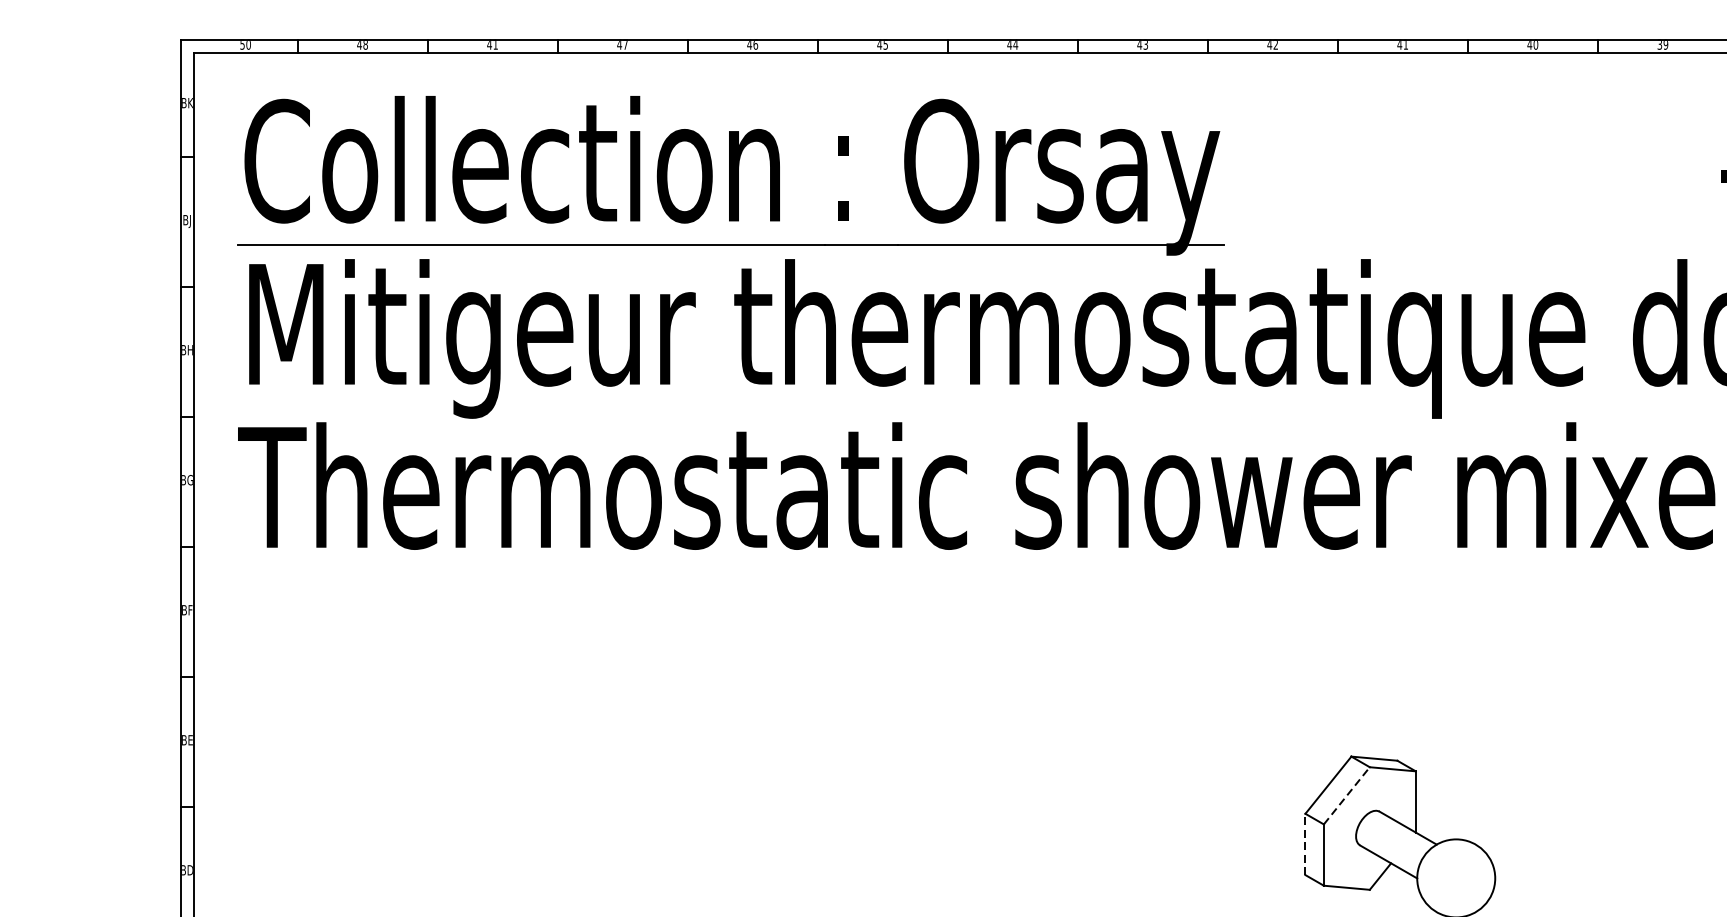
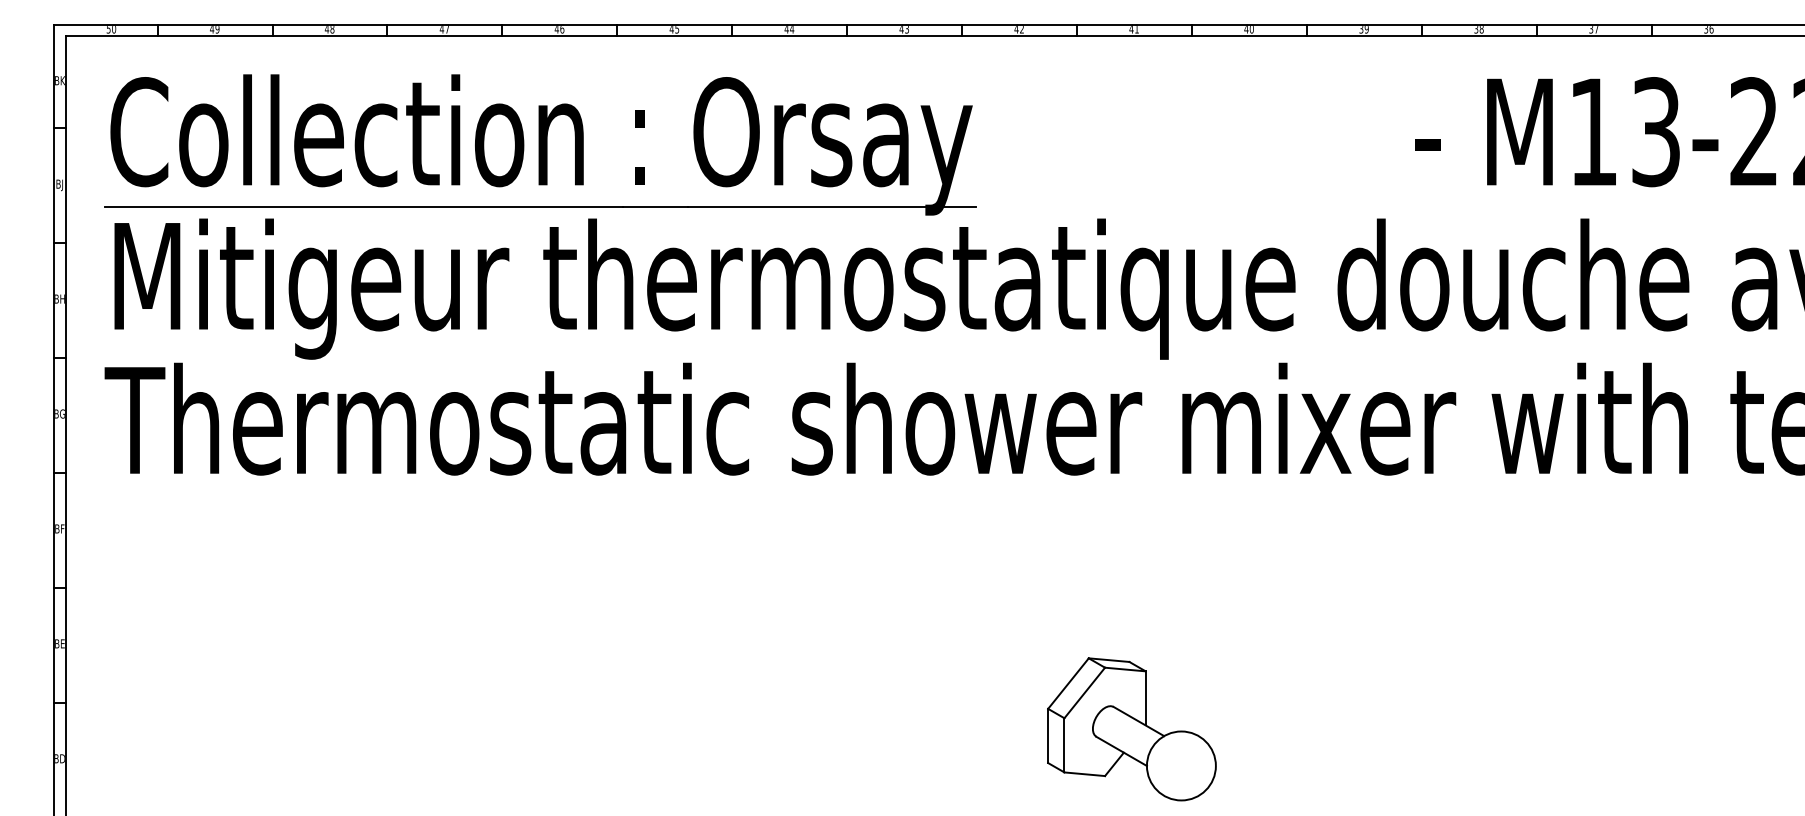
text: (365, 45) -> (217, 29), 48 -> 49
text: (495, 45) -> (332, 29), 41 -> 48
line: (1347, 795) -> (1085, 692), dashed -> solid
line: (1305, 843) -> (1048, 735), dashed -> solid

